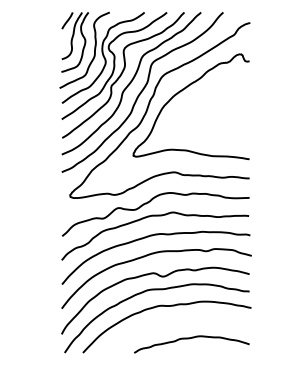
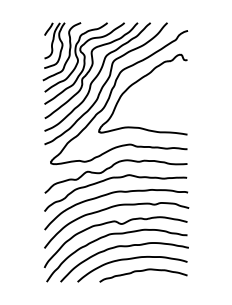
curve: (177, 323) -> (132, 259), added

